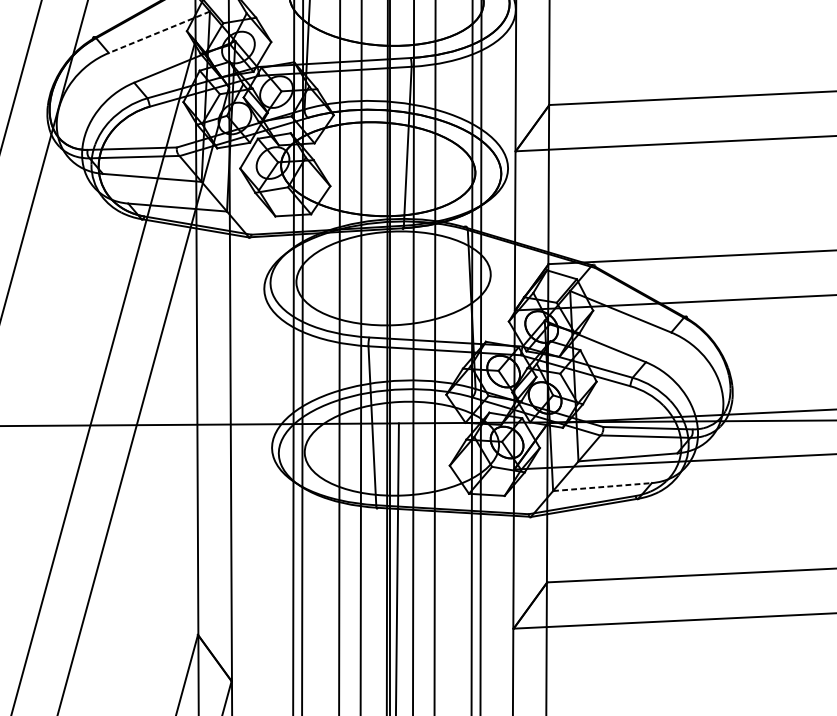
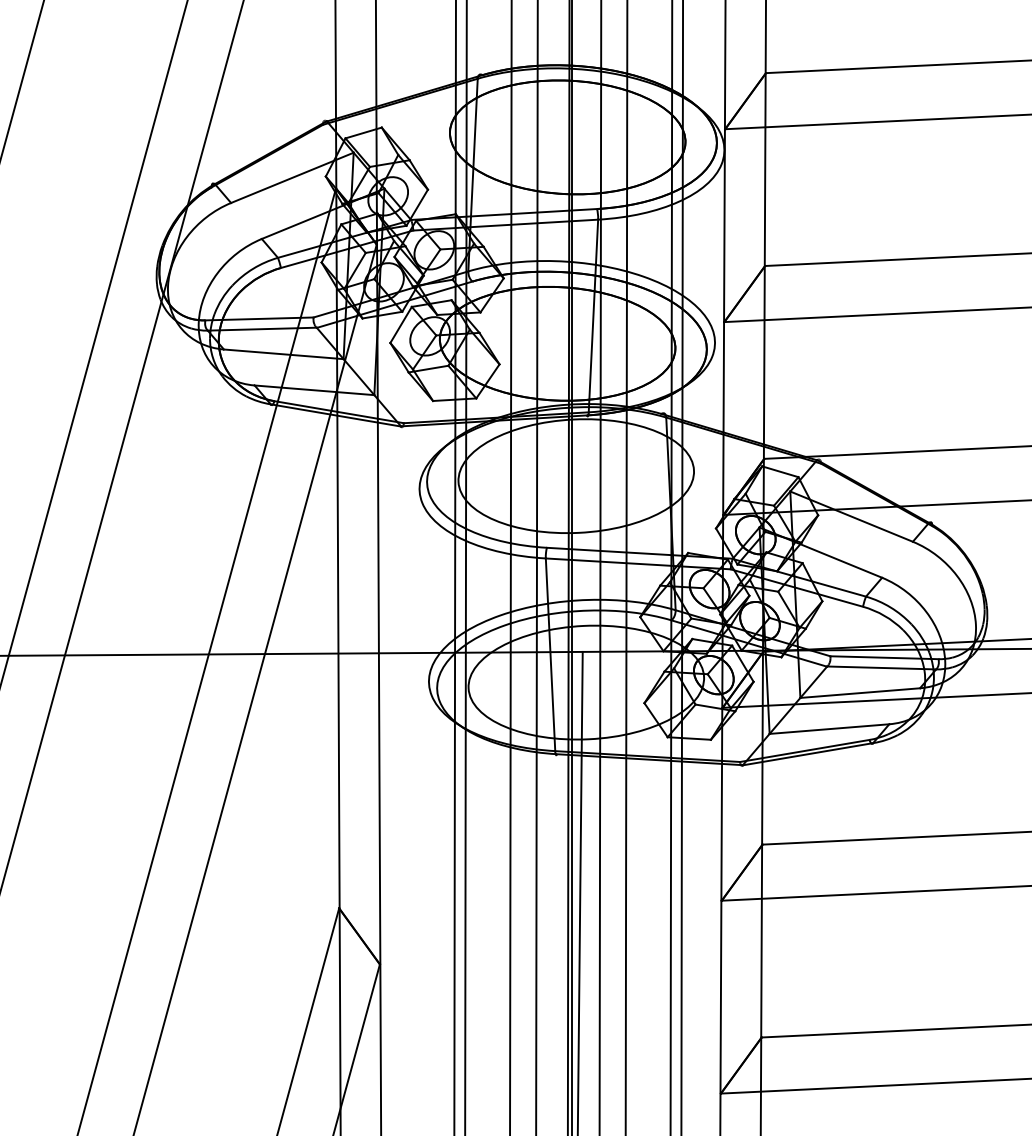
line: (158, 32) -> (291, 178), dashed -> solid
line: (602, 487) -> (829, 729), dashed -> solid

